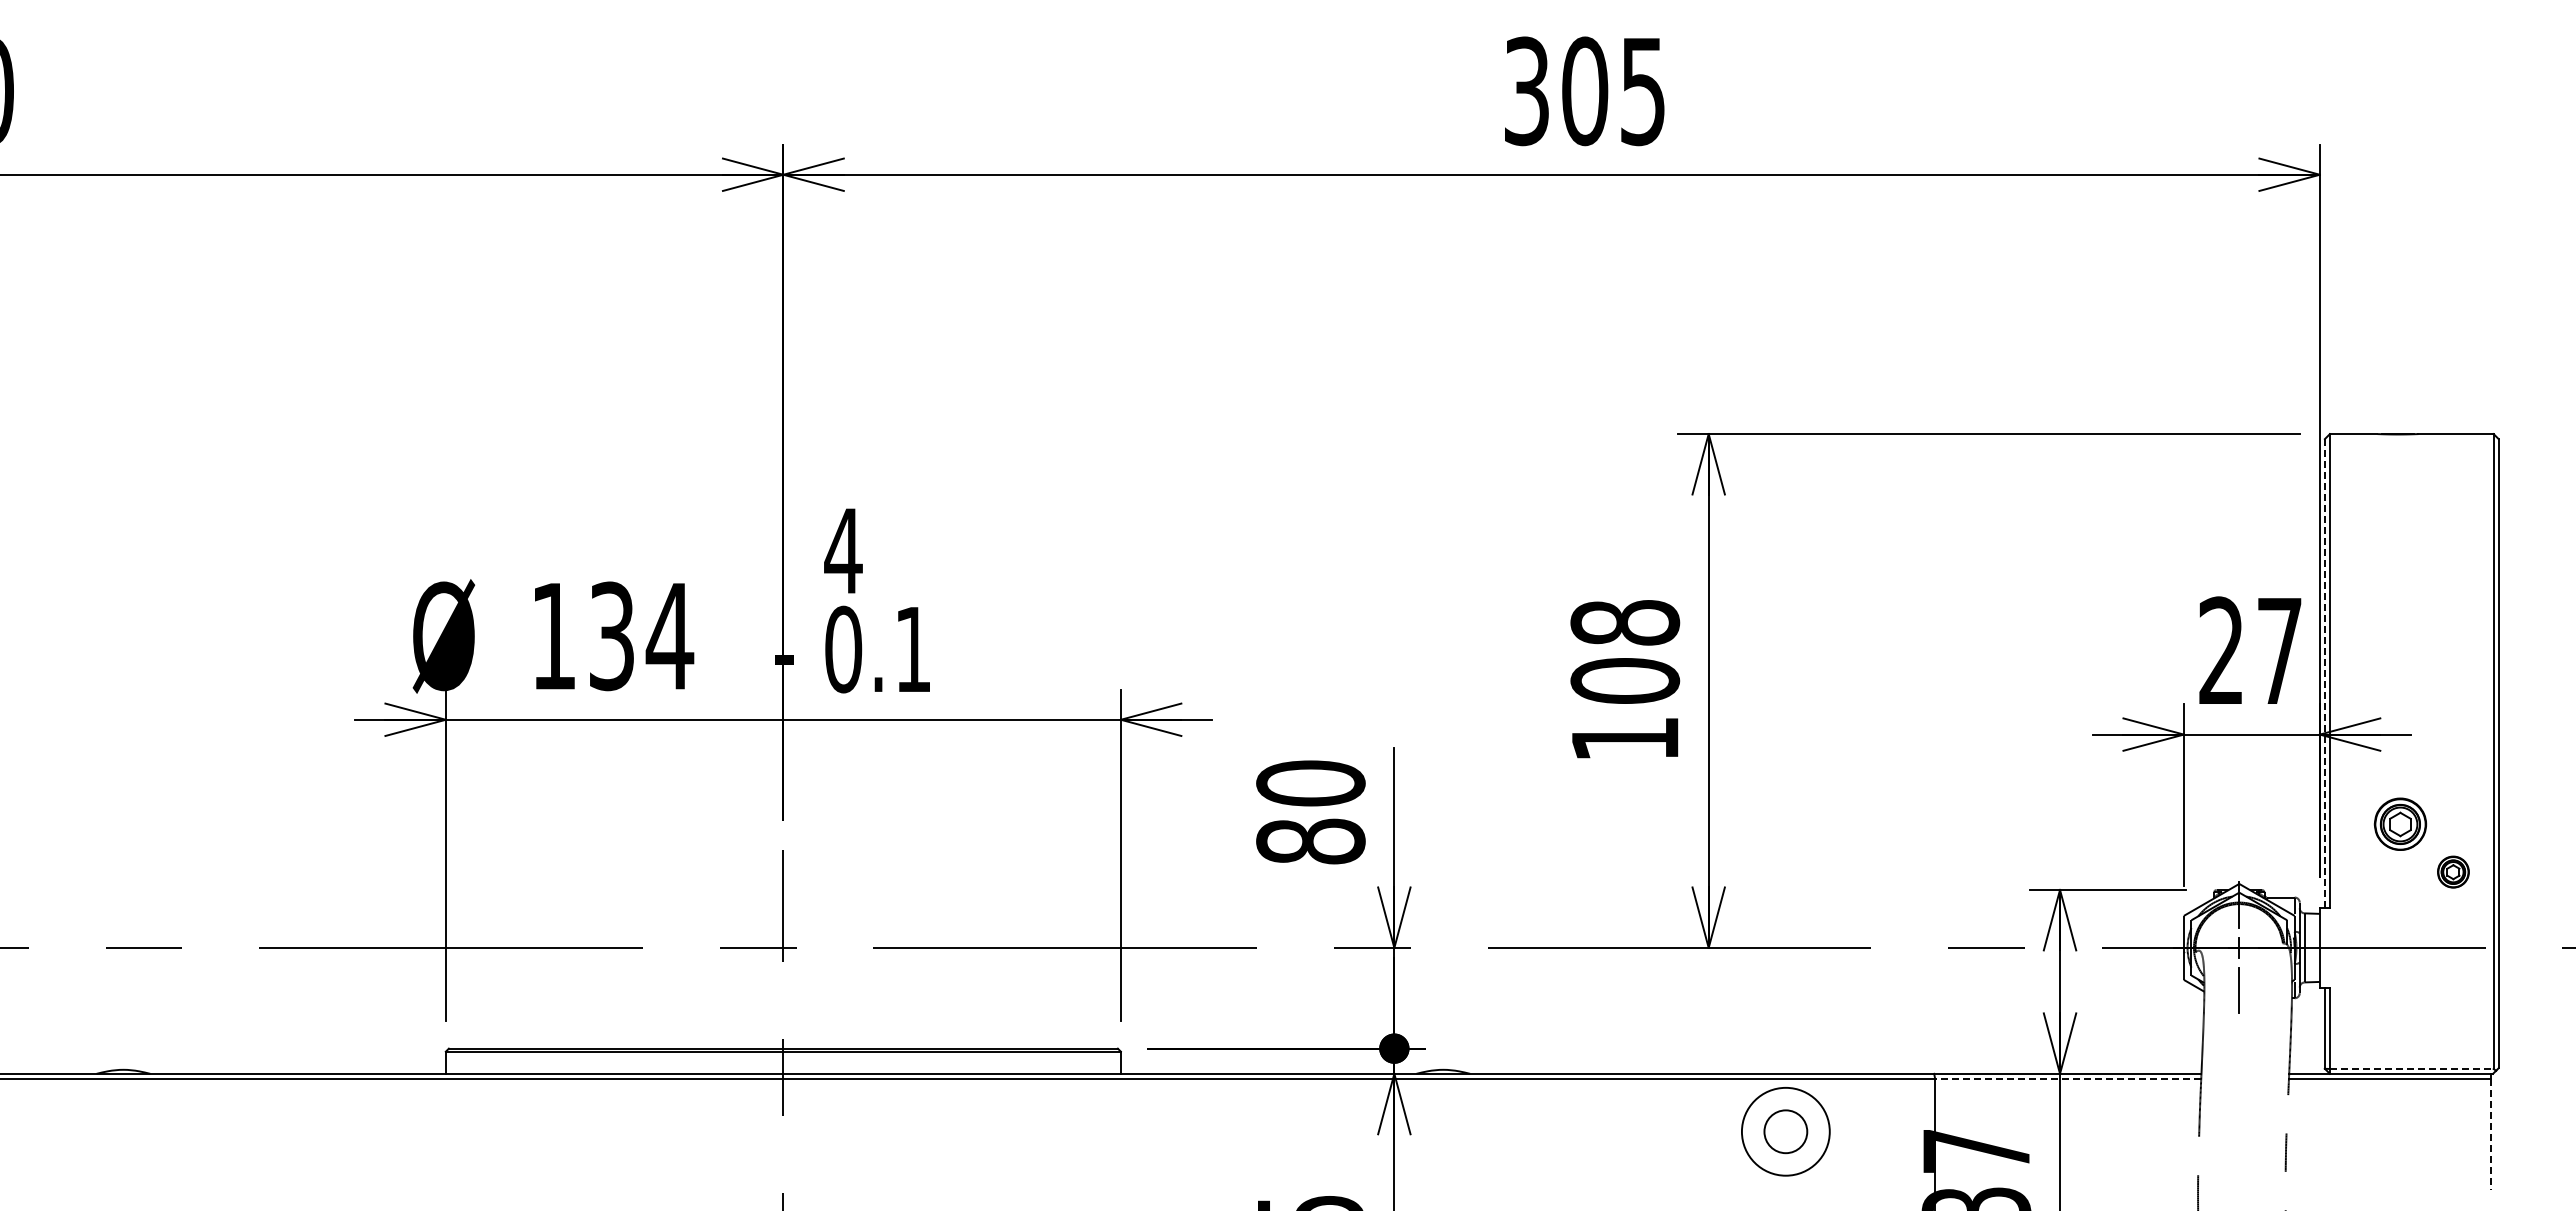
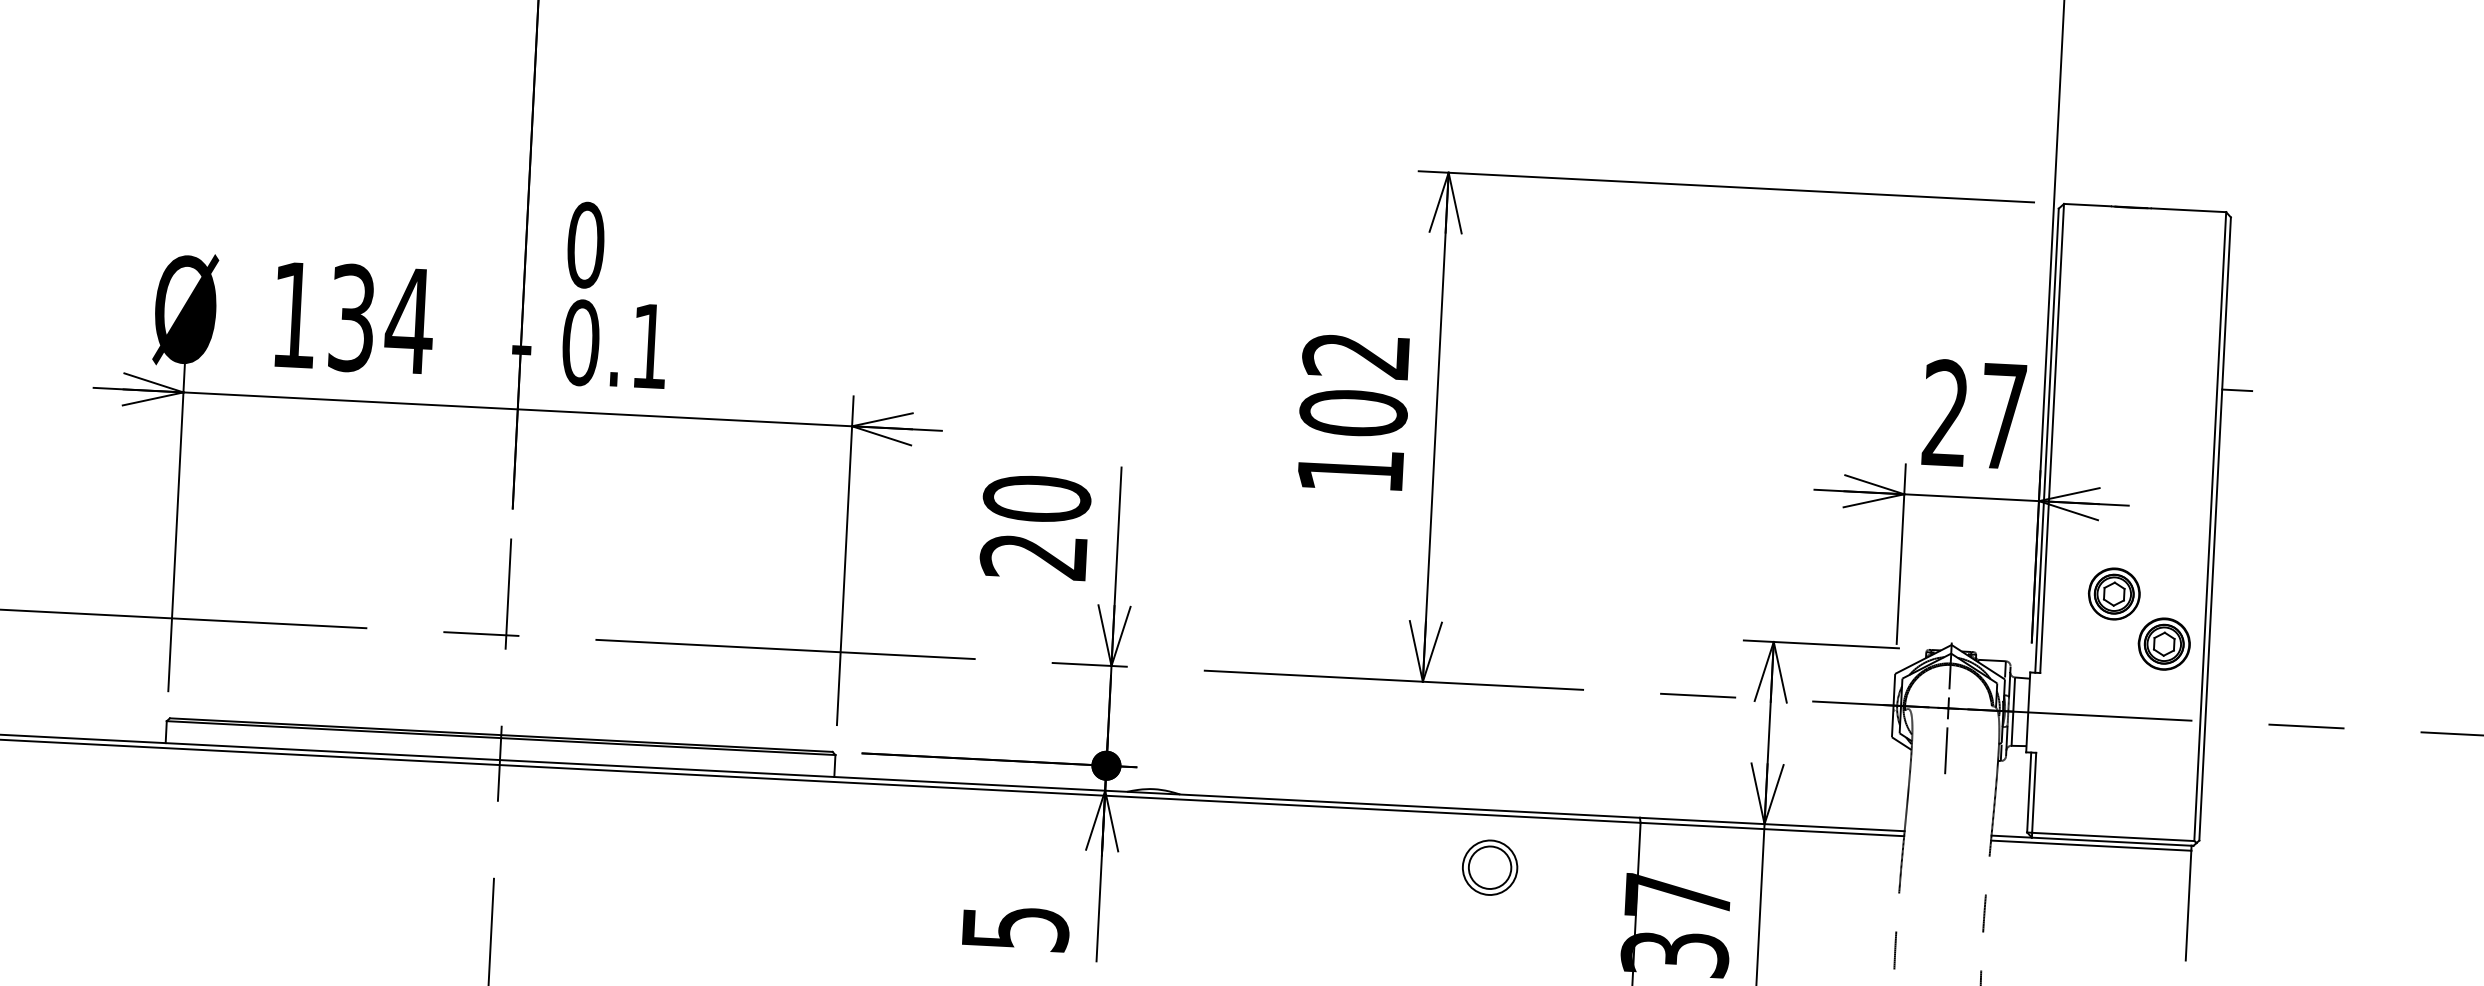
text: (843, 550) -> (585, 244), 4 -> 0
line: (2513, 612) -> (2236, 389), added
text: (1625, 622) -> (1356, 355), 108 -> 102
line: (2324, 672) -> (2046, 439), dashed -> solid
text: (1310, 841) -> (1033, 556), 80 -> 20
part: (2453, 871) -> (2164, 643), size x1.67
line: (2411, 1068) -> (2112, 836), dashed -> solid
line: (2067, 1078) -> (1771, 829), dashed -> solid
circle: (1785, 1131) -> (1489, 867), size x0.62
line: (2491, 1134) -> (2188, 905), dashed -> solid

